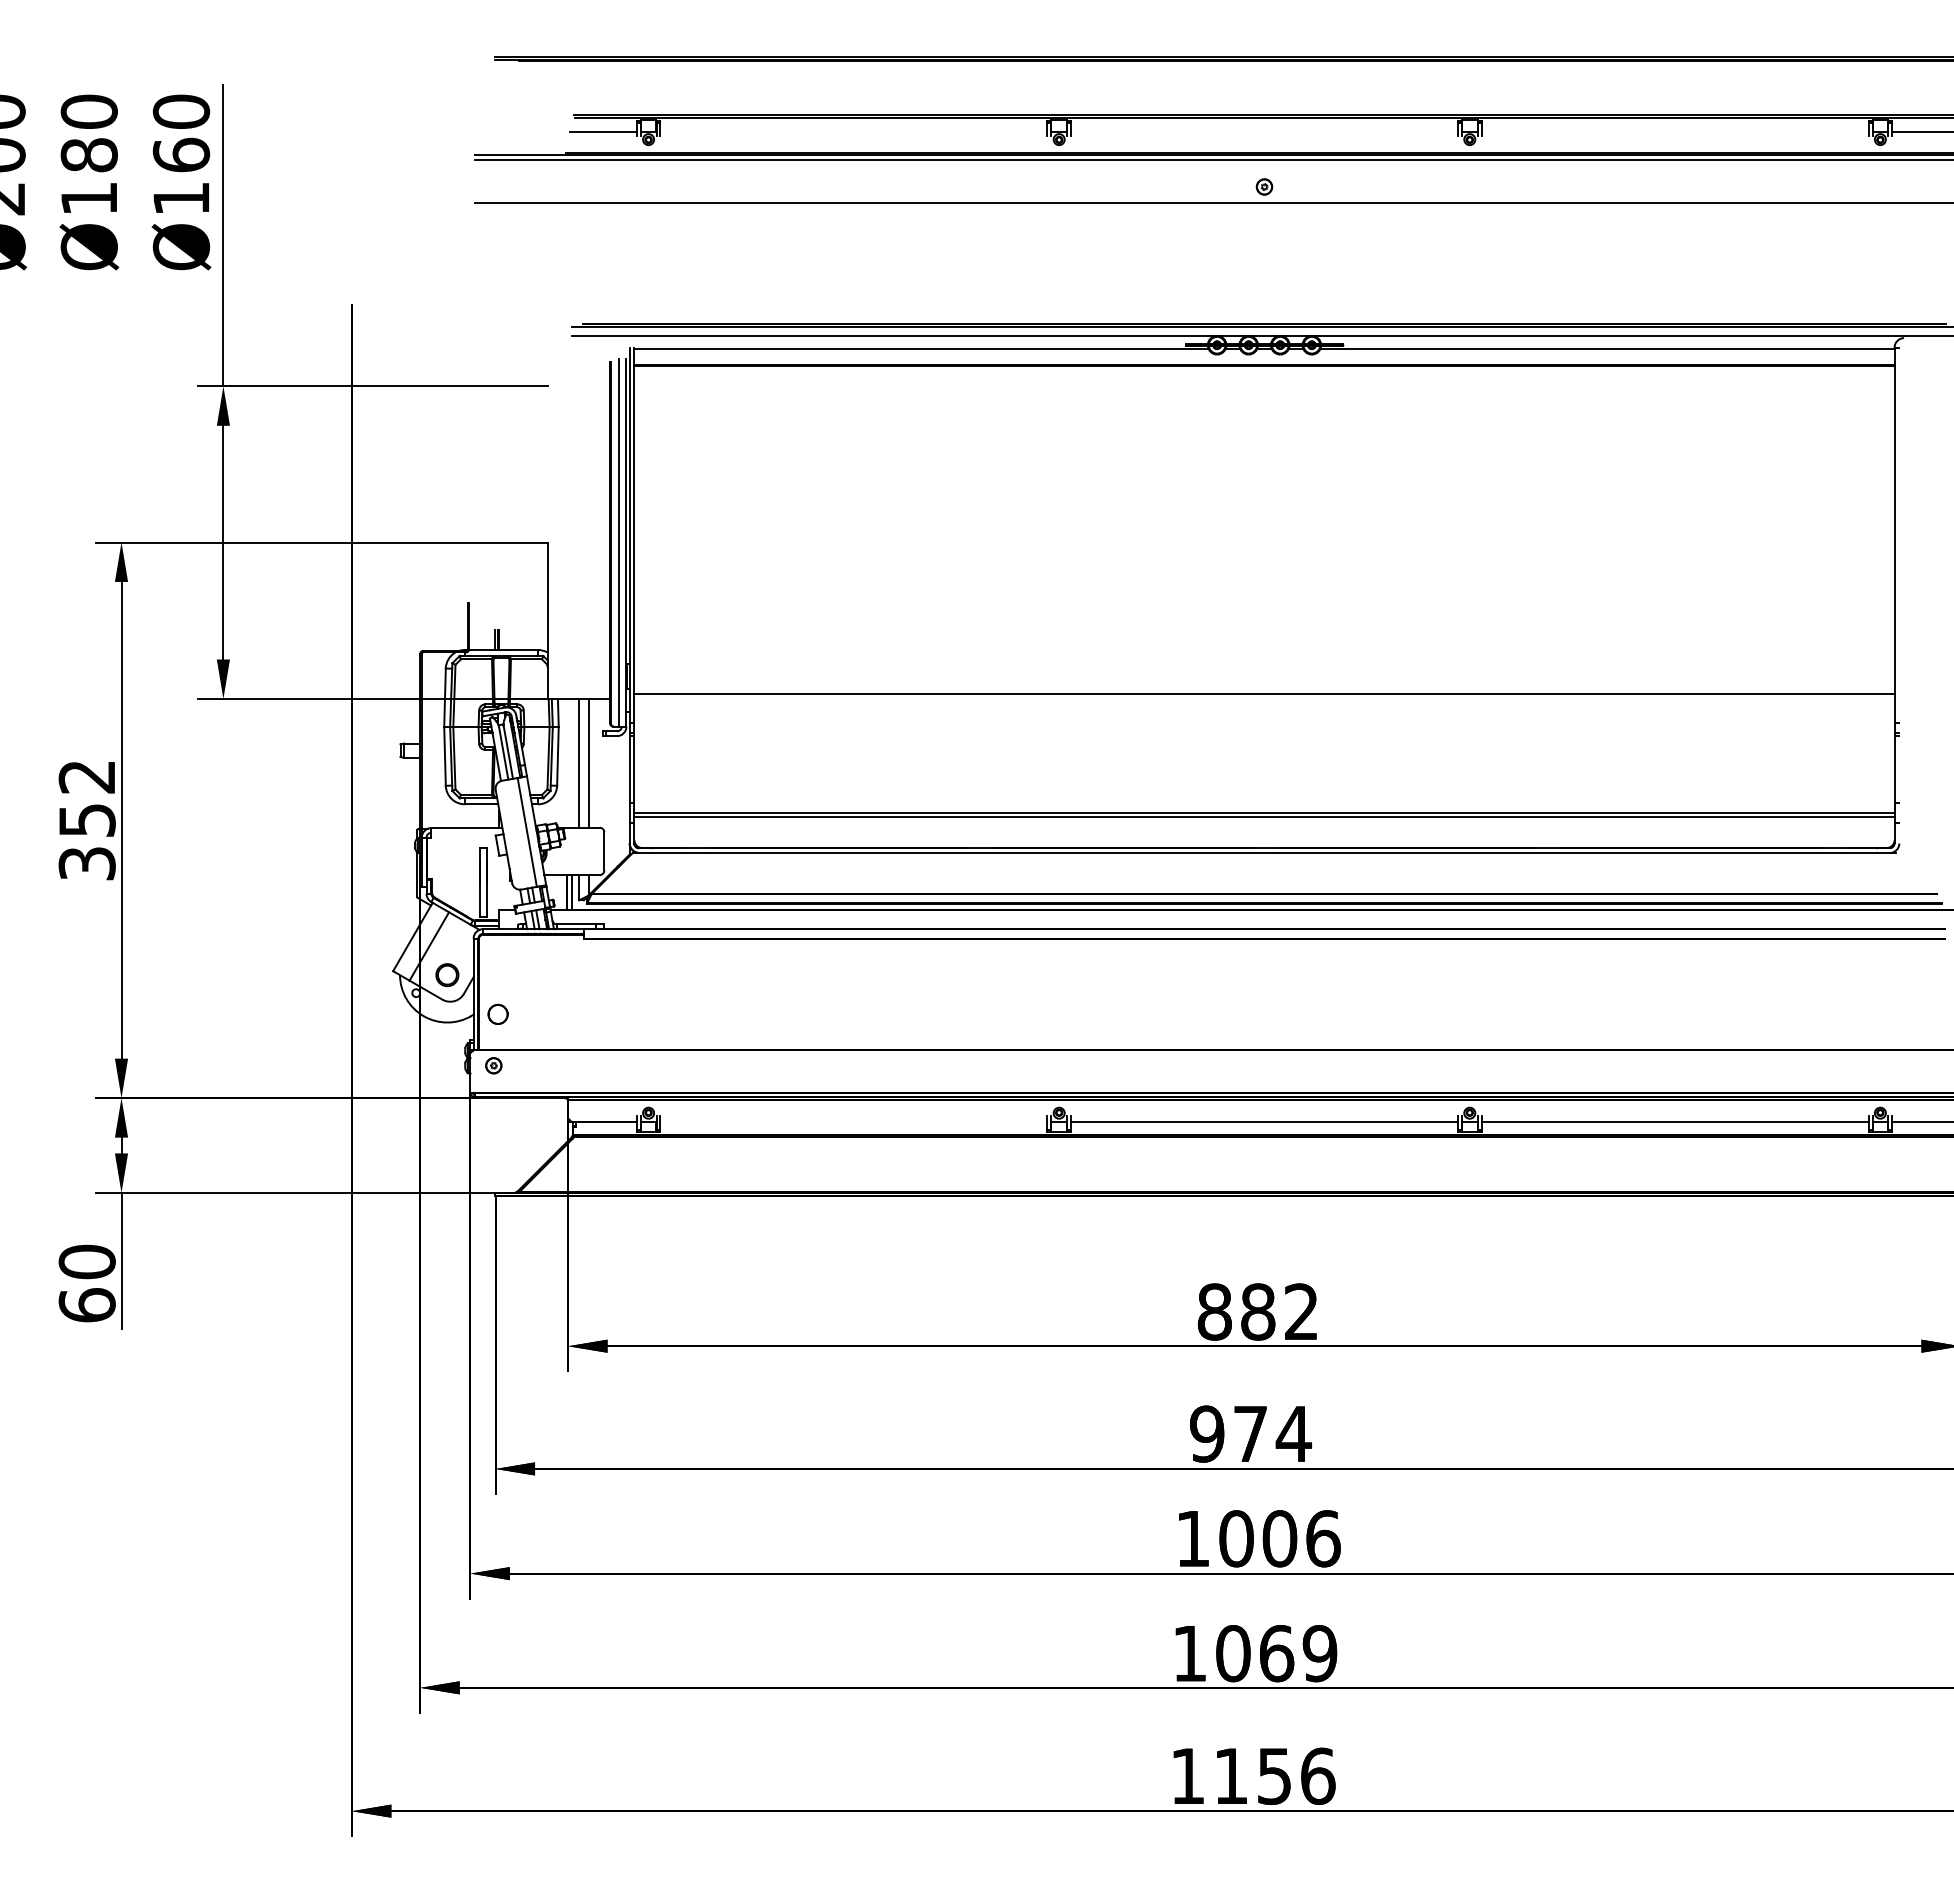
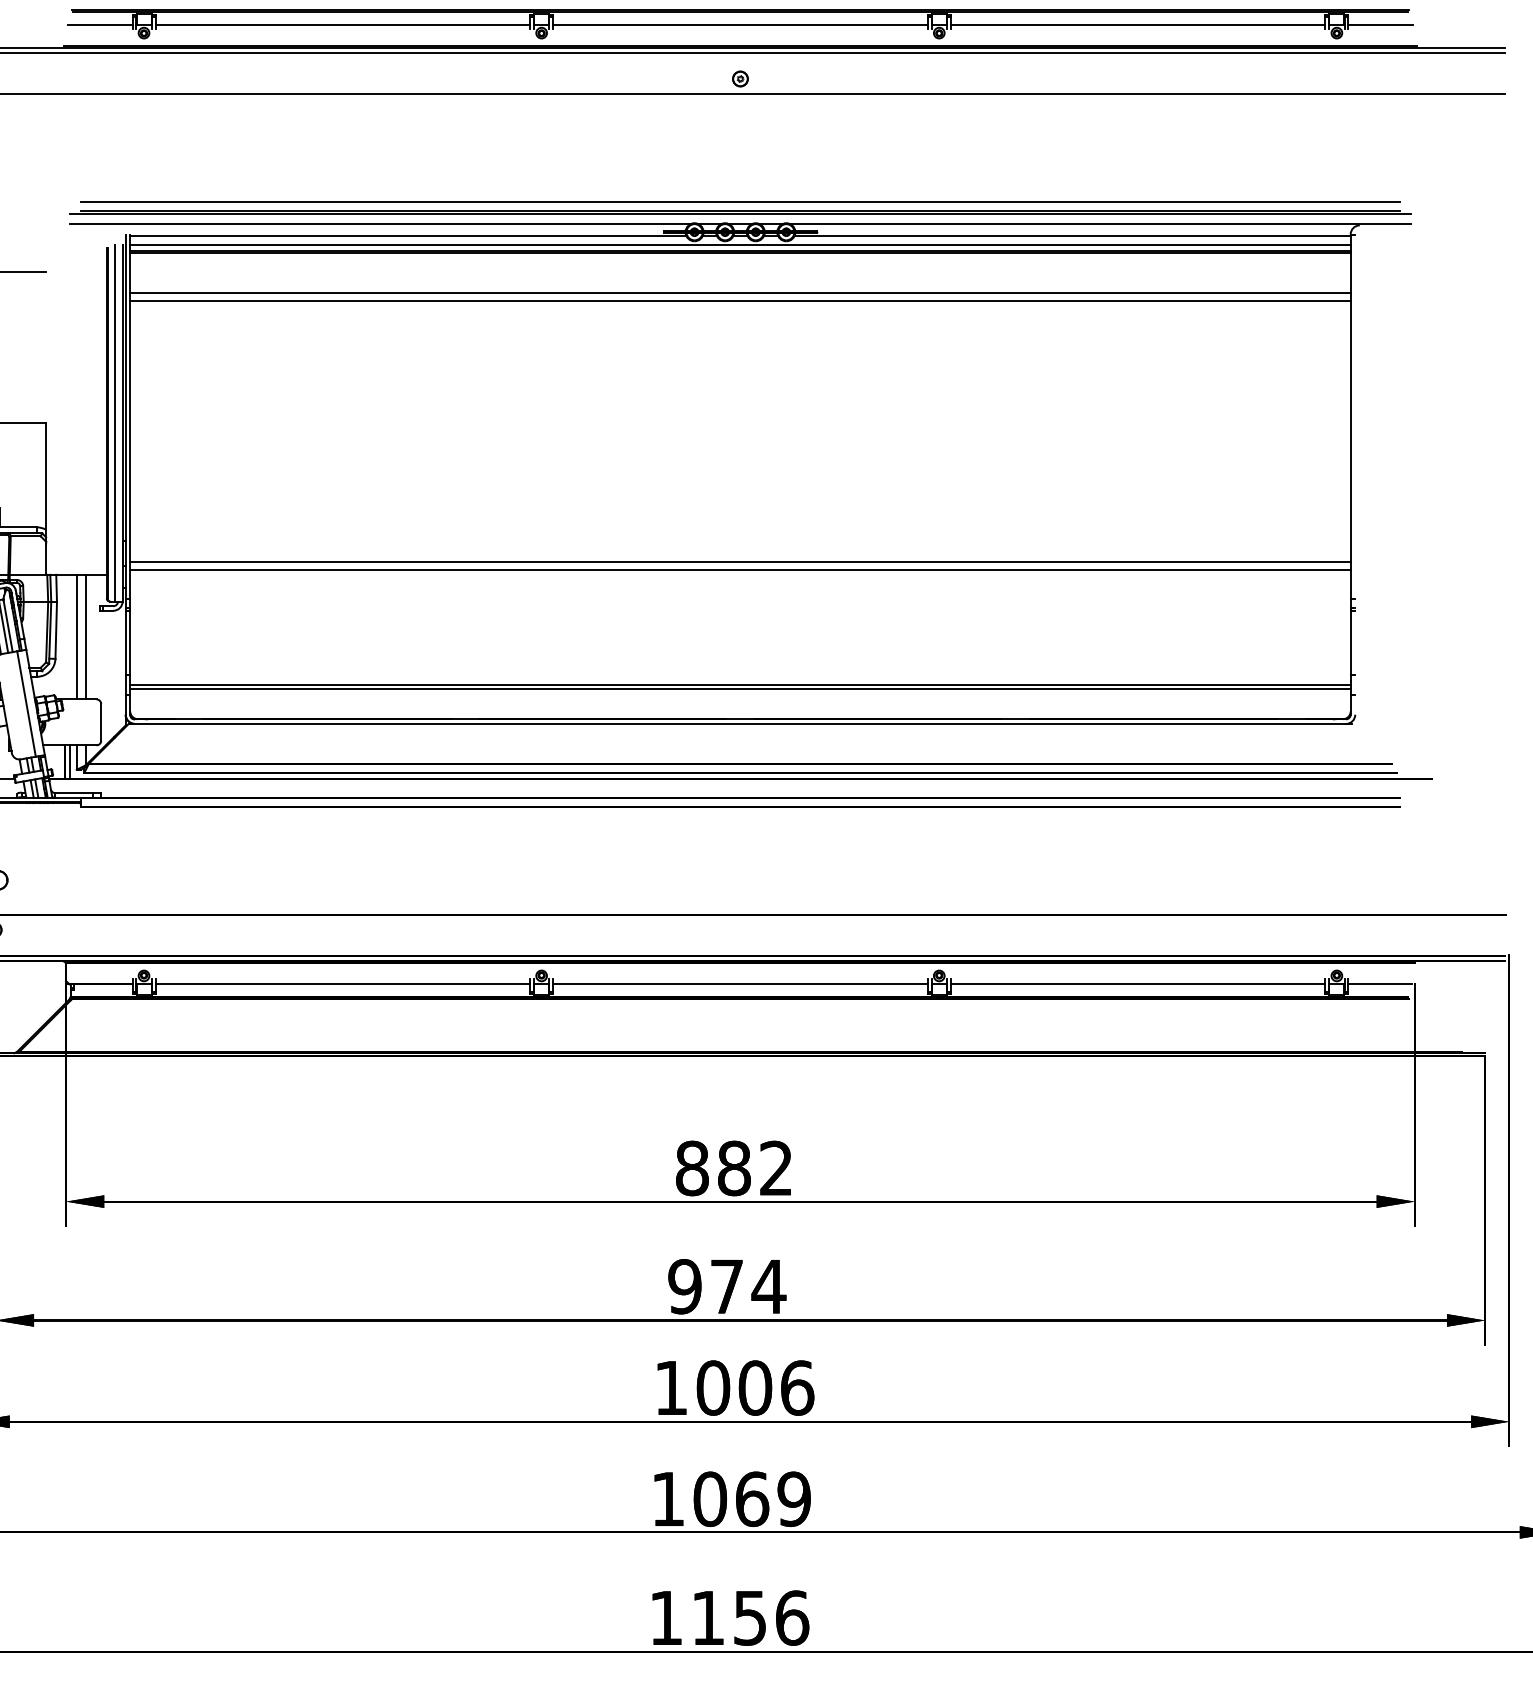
line: (853, 131) -> (342, 25), added
line: (1264, 131) -> (740, 25), added
line: (1674, 131) -> (1137, 25), added
line: (1264, 314) -> (740, 202), added
line: (1264, 358) -> (740, 245), added
line: (1264, 408) -> (740, 293), added
line: (1264, 416) -> (740, 301), added
line: (1264, 685) -> (740, 561), added
line: (853, 1121) -> (342, 983), added

